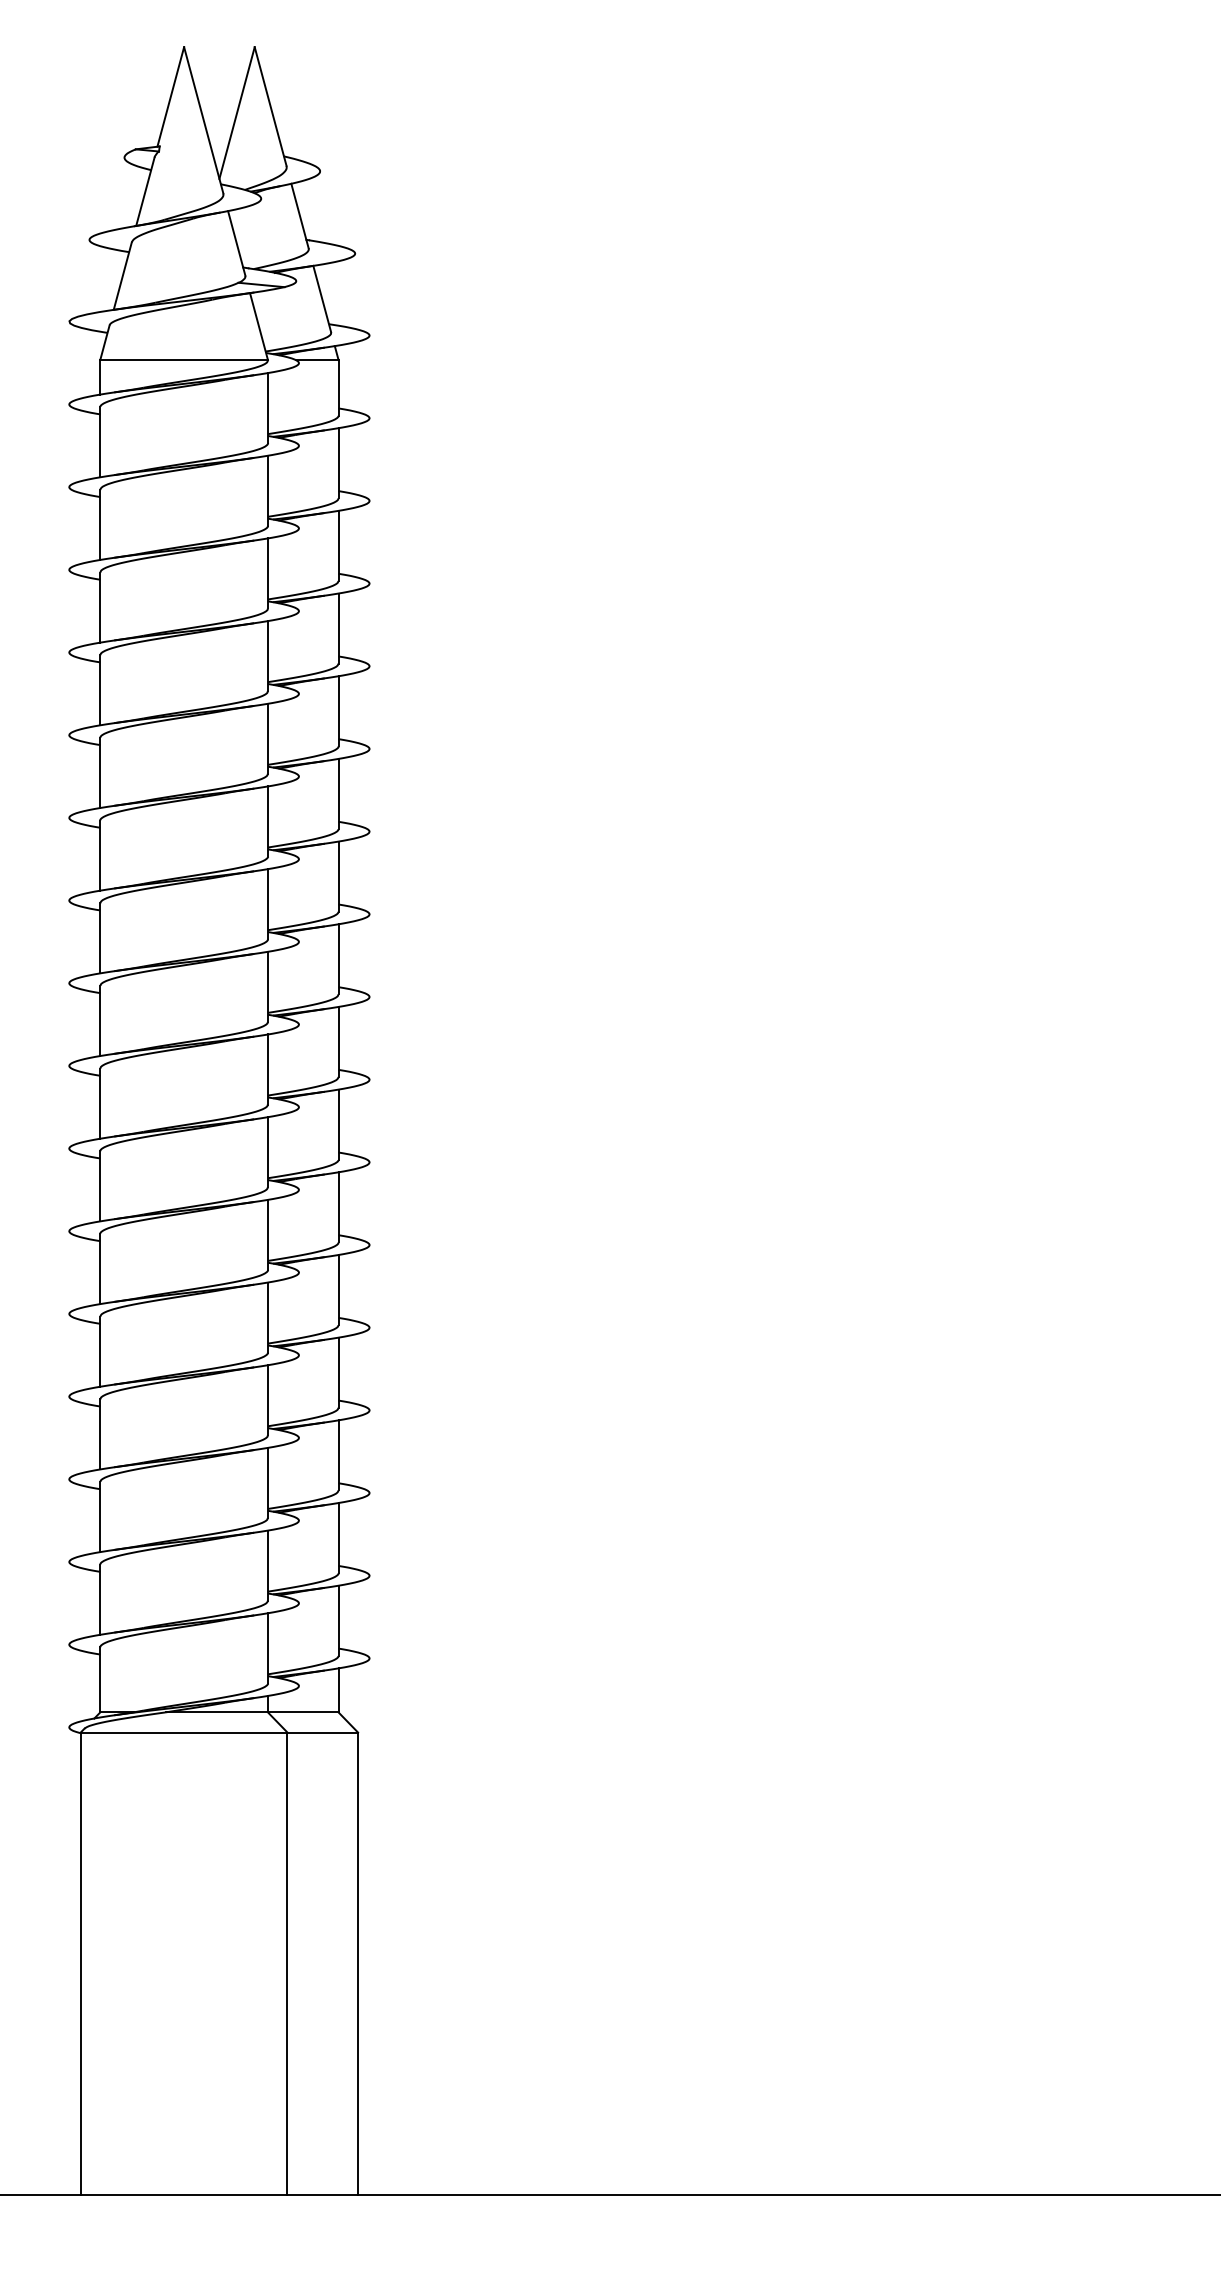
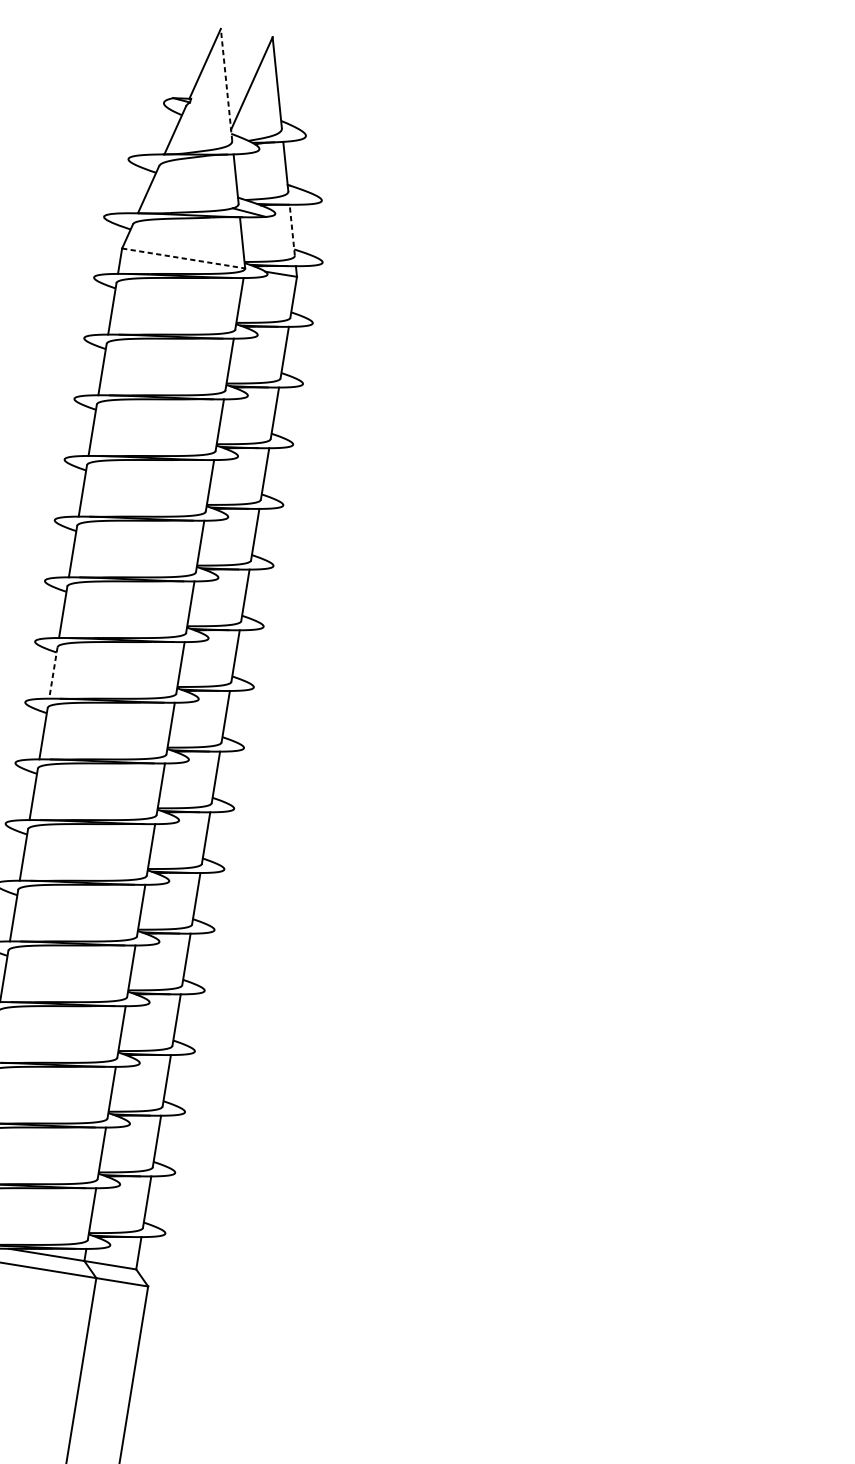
line: (203, 120) -> (226, 85), solid -> dashed
line: (322, 298) -> (292, 229), solid -> dashed
line: (184, 360) -> (183, 258), solid -> dashed
line: (100, 938) -> (53, 673), solid -> dashed

